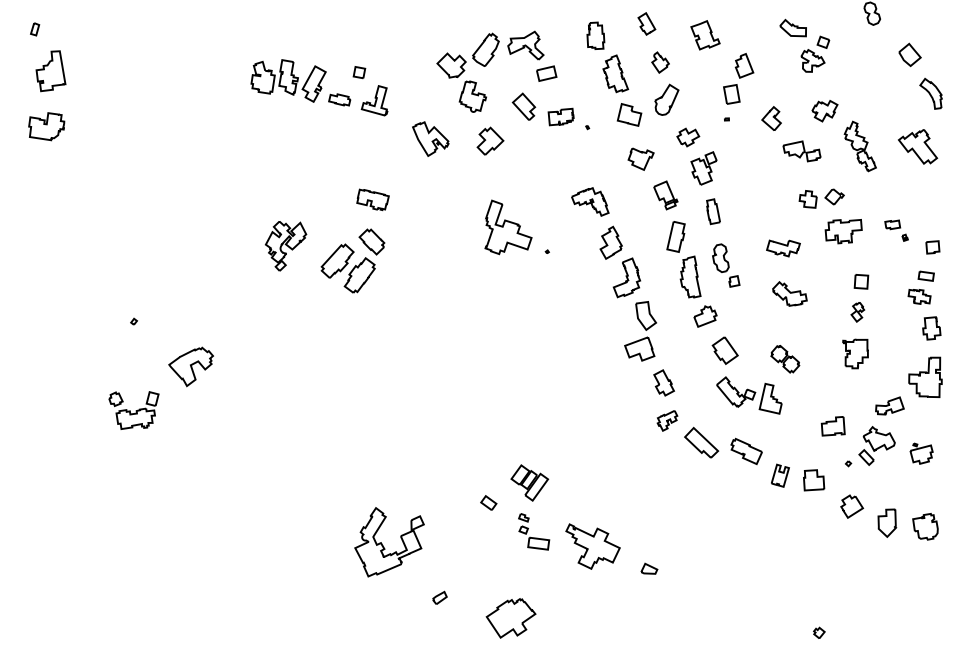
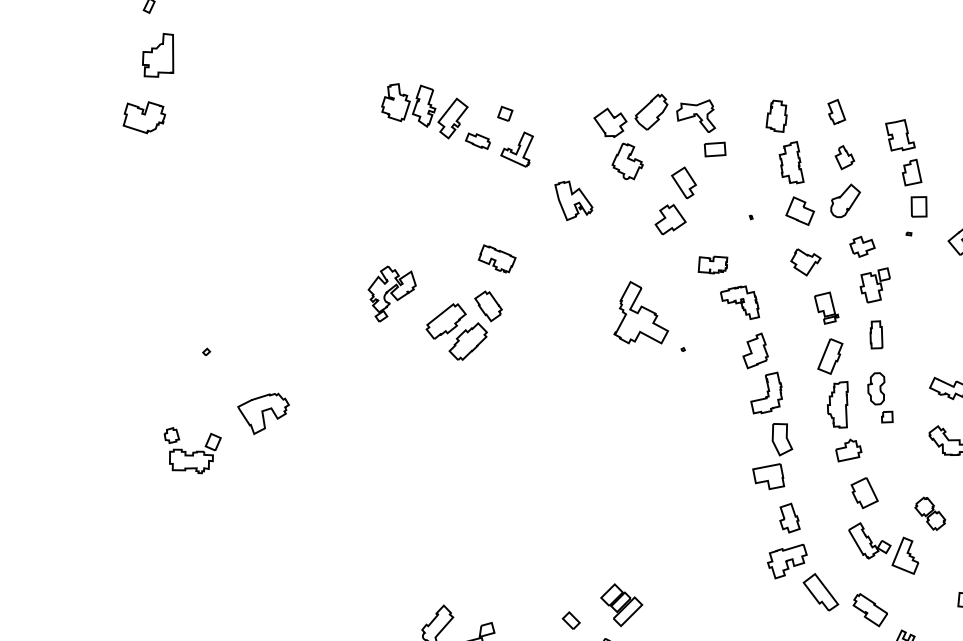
part: (744, 65) -> (912, 172), moved
part: (560, 116) -> (712, 264), moved
part: (490, 140) -> (671, 219), moved
part: (667, 420) -> (787, 560), size x1.67

